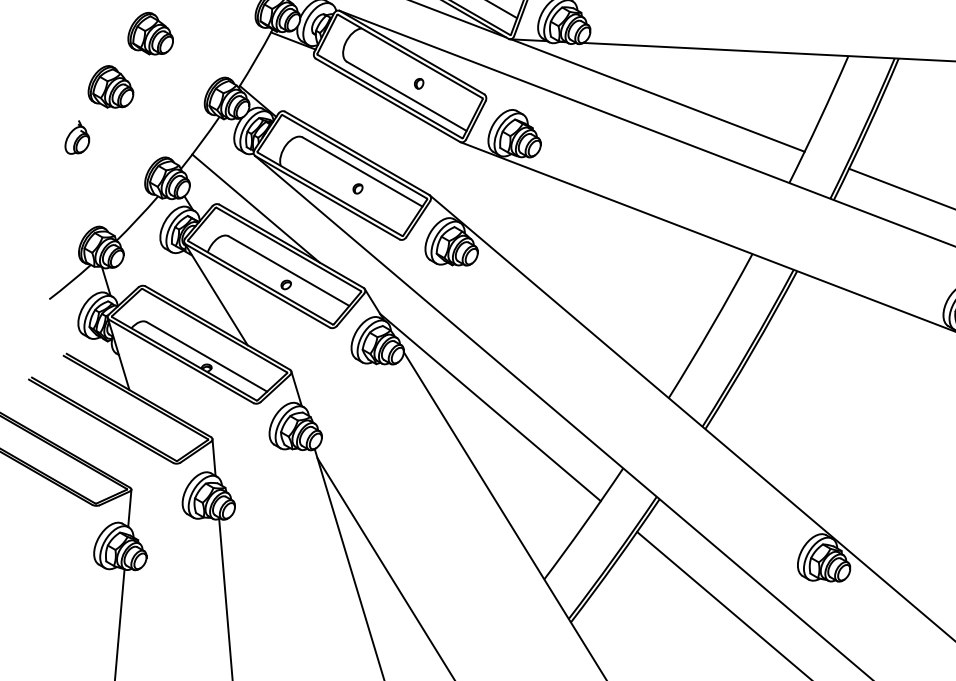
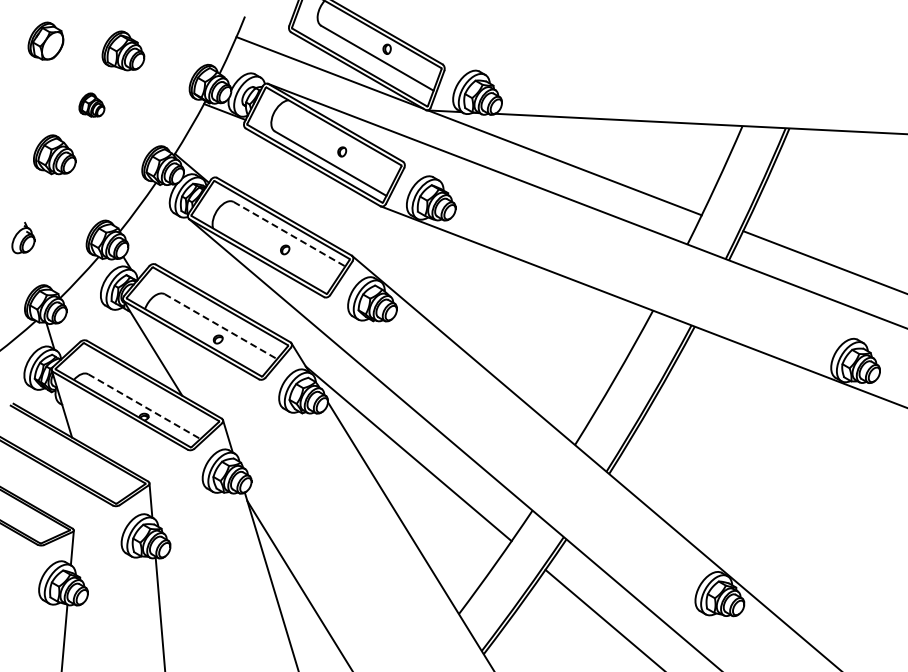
part: (150, 32) -> (91, 104), size x0.6
part: (77, 136) -> (23, 237), moved
line: (362, 172) -> (289, 234), solid -> dashed
line: (255, 207) -> (189, 267), removed
line: (288, 270) -> (220, 326), solid -> dashed
line: (207, 356) -> (144, 406), solid -> dashed

